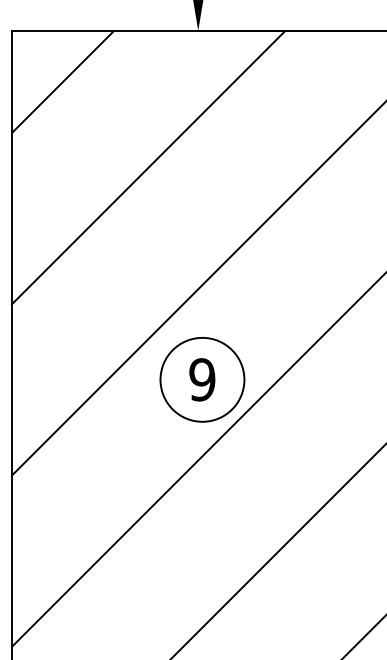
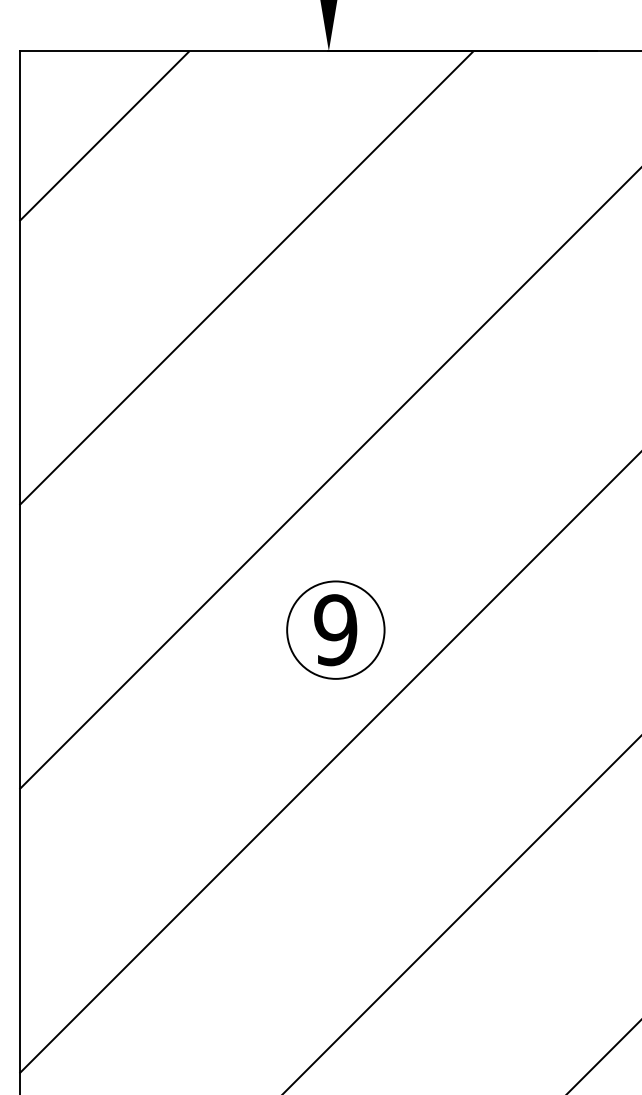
circle: (202, 379) -> (335, 629), size x0.7

